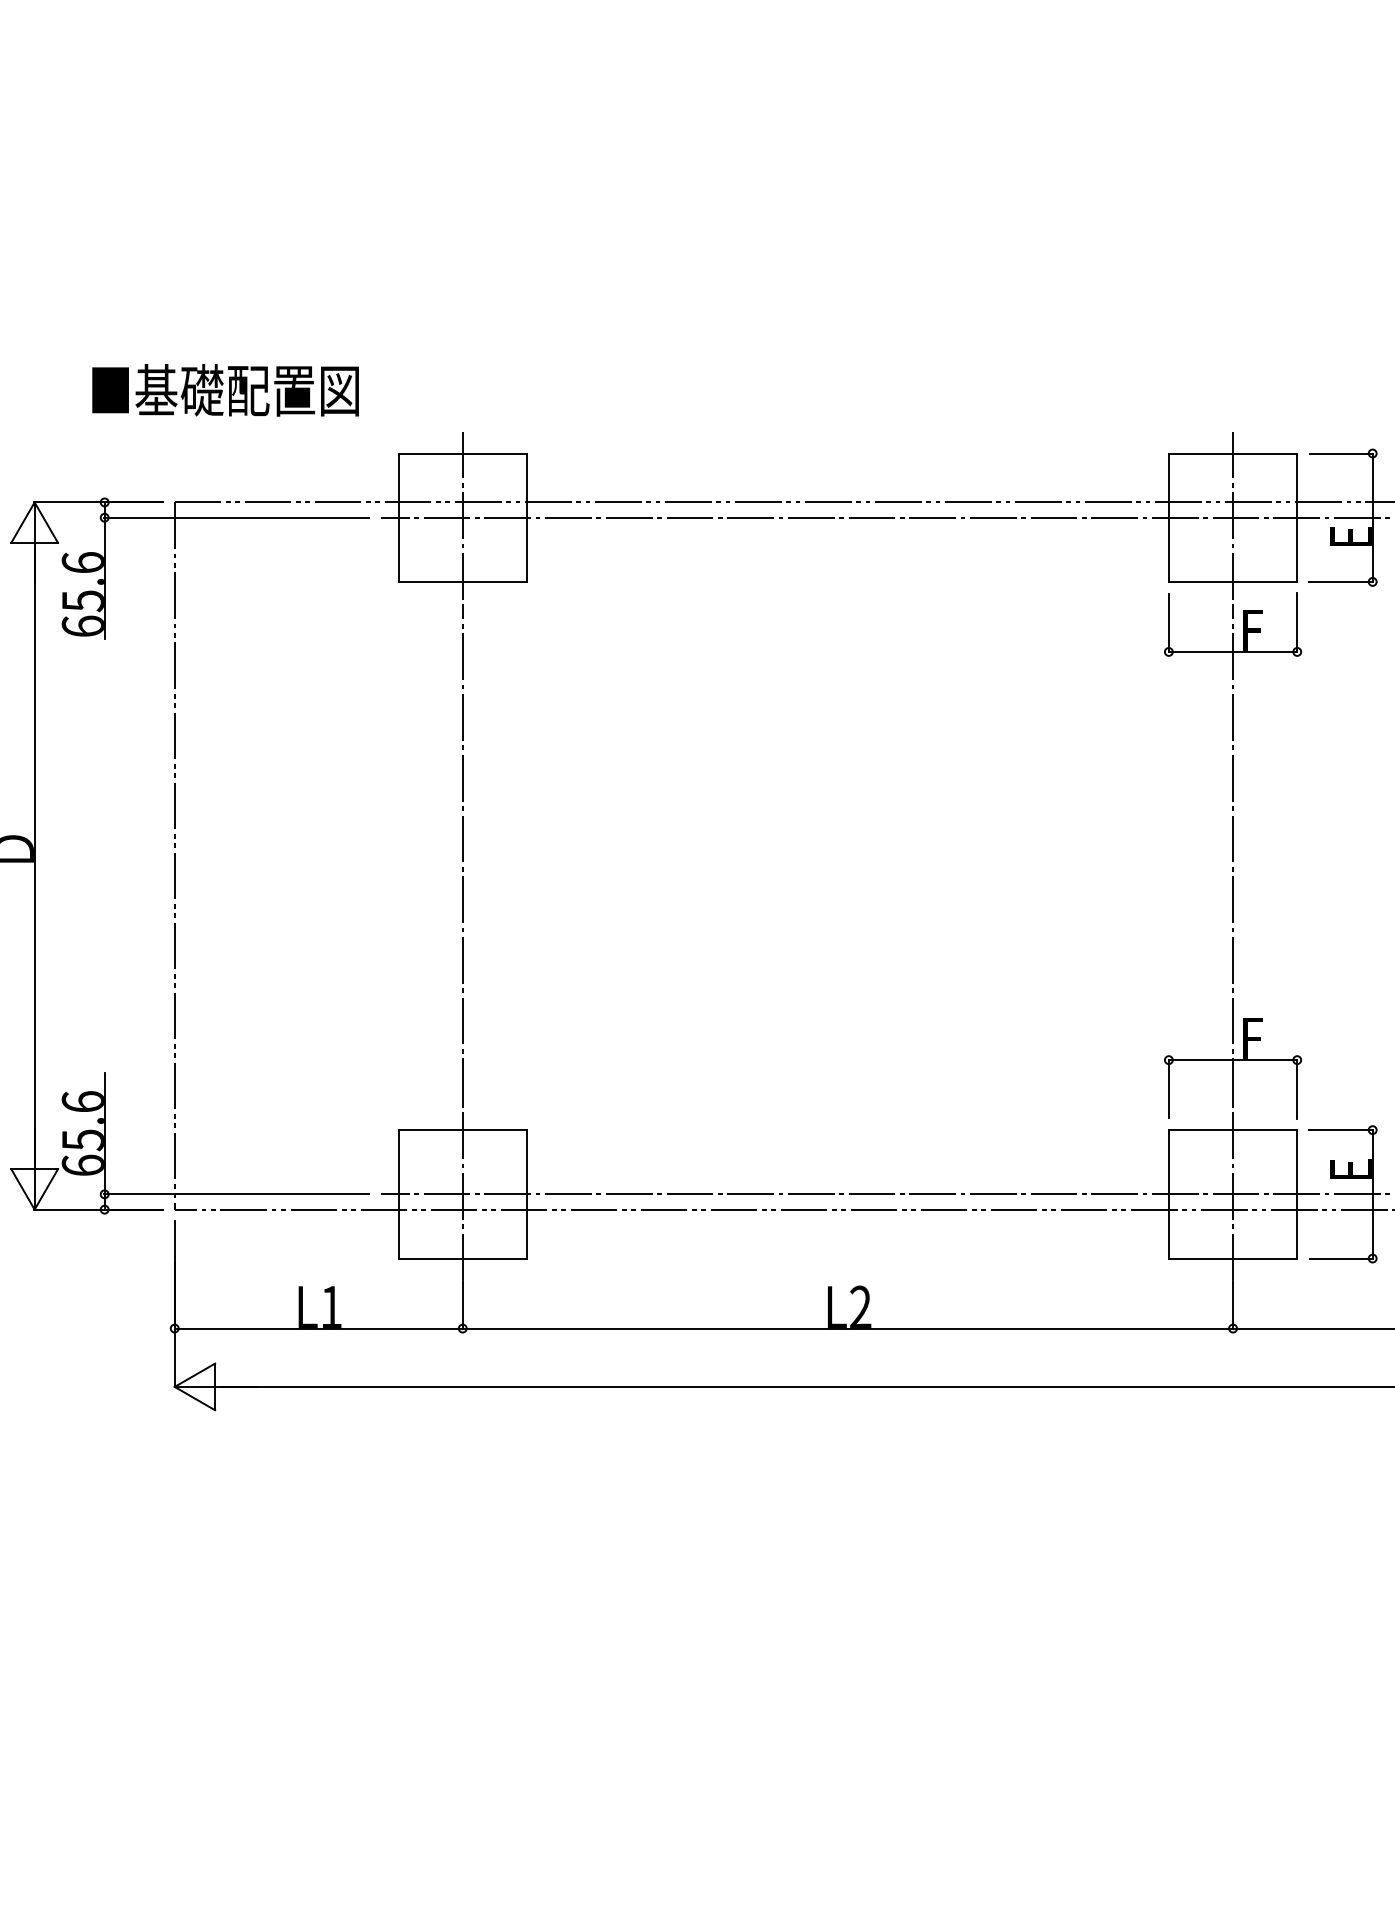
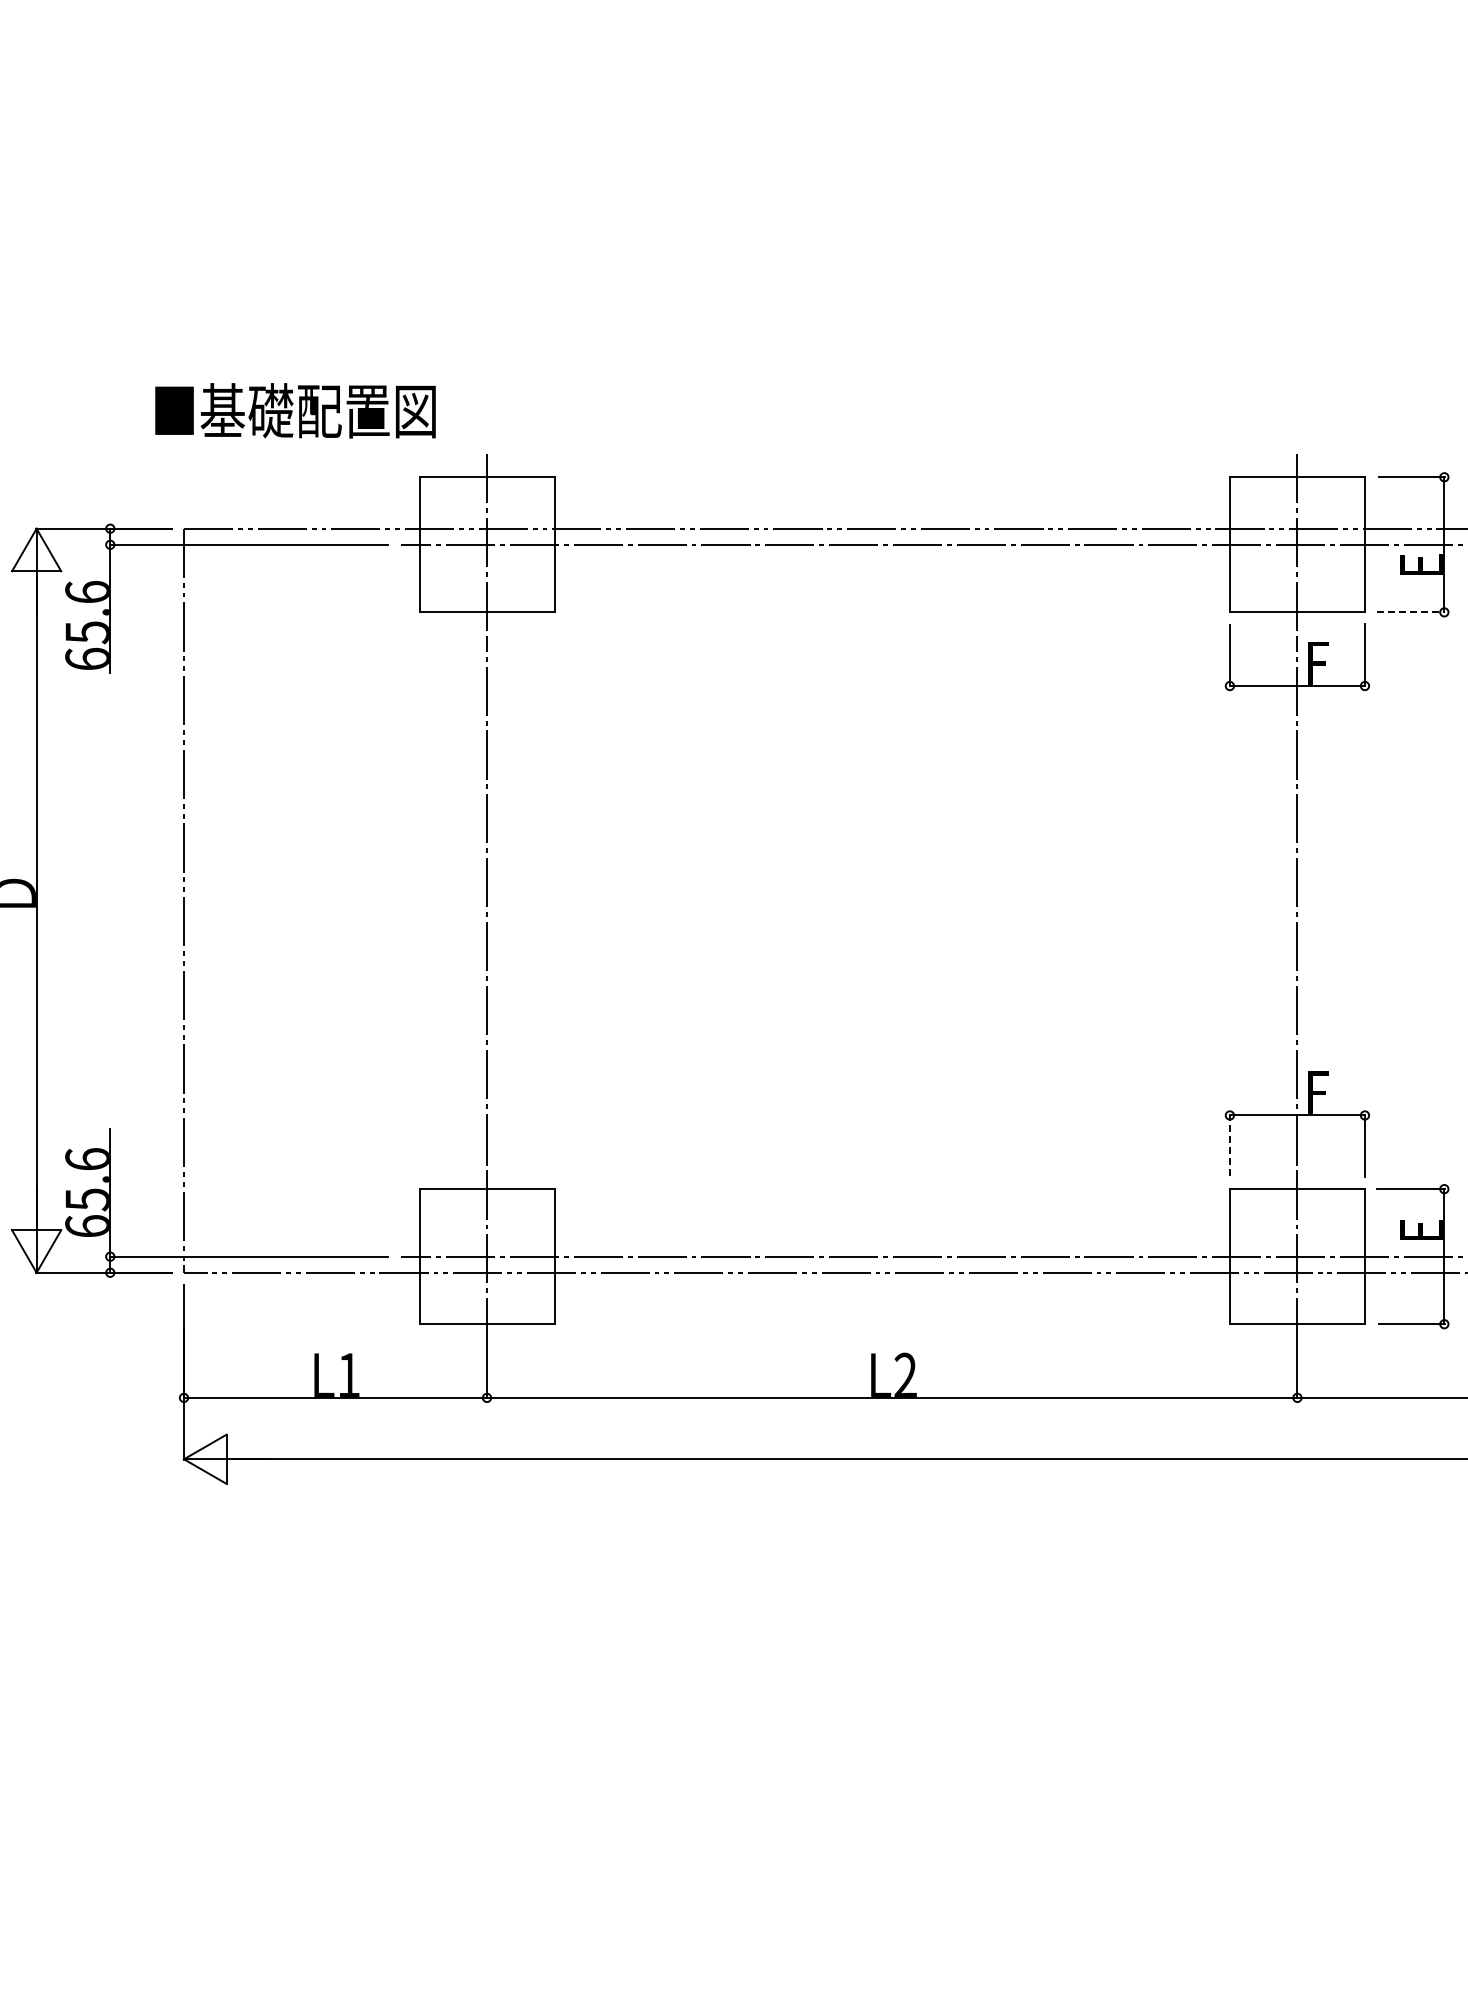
text: (225, 390) -> (295, 410), moved
line: (1340, 582) -> (1410, 612), solid -> dashed
line: (1168, 1088) -> (1229, 1145), solid -> dashed

